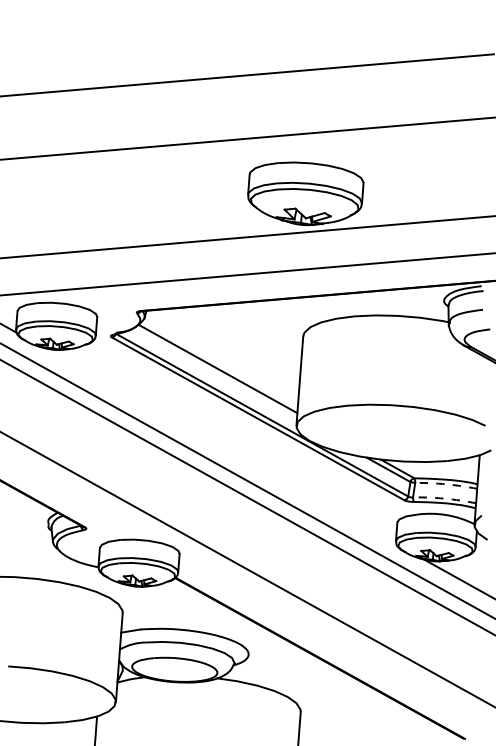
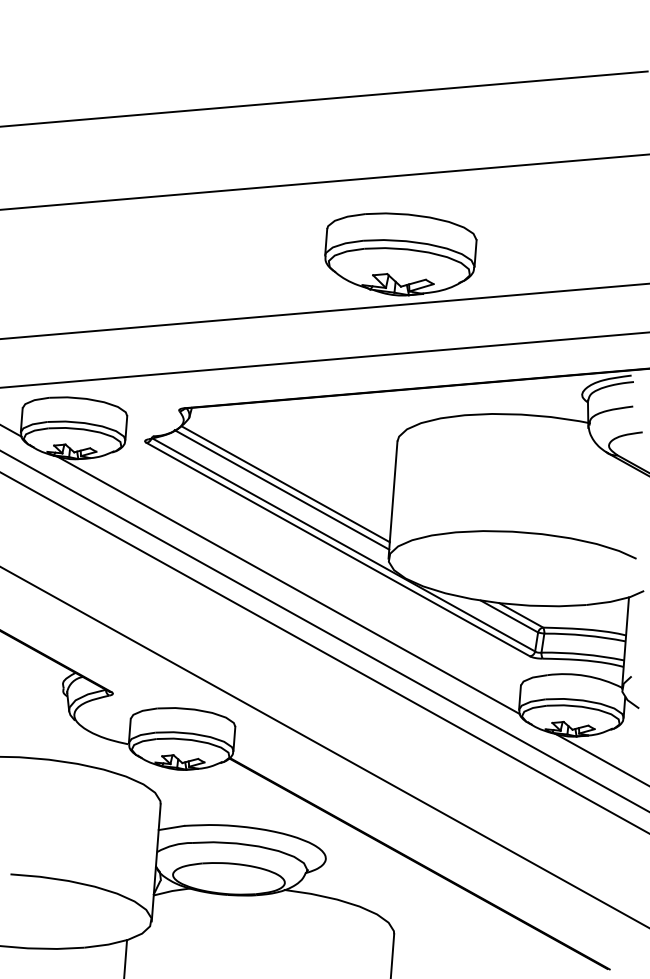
line: (214, 373) -> (281, 489), added
line: (219, 446) -> (287, 585), added
arc: (446, 484) -> (585, 635), dashed -> solid
arc: (445, 498) -> (583, 654), dashed -> solid

